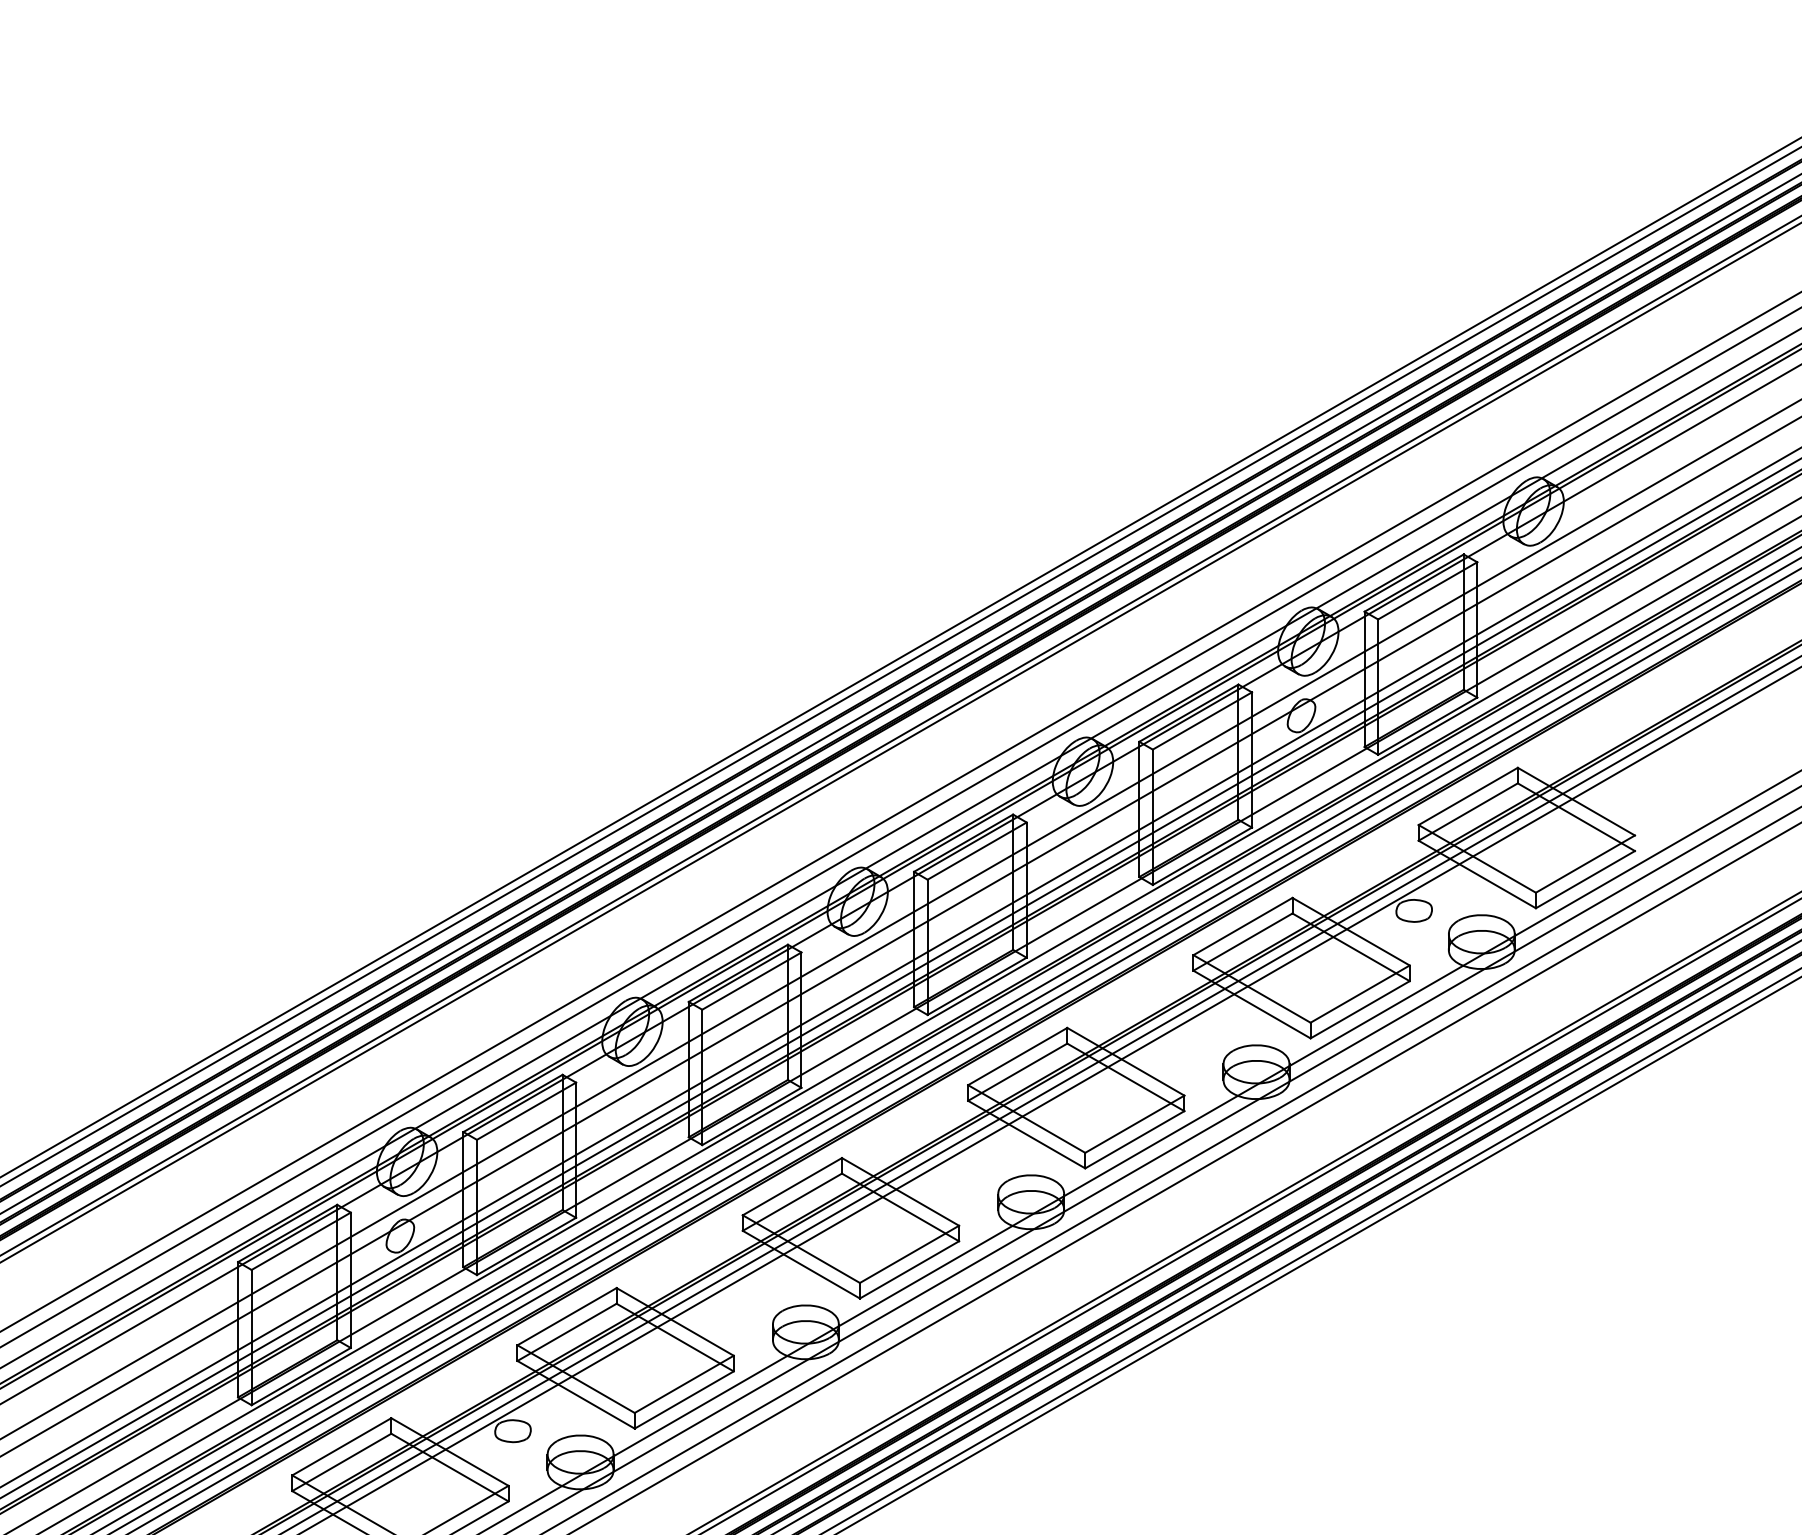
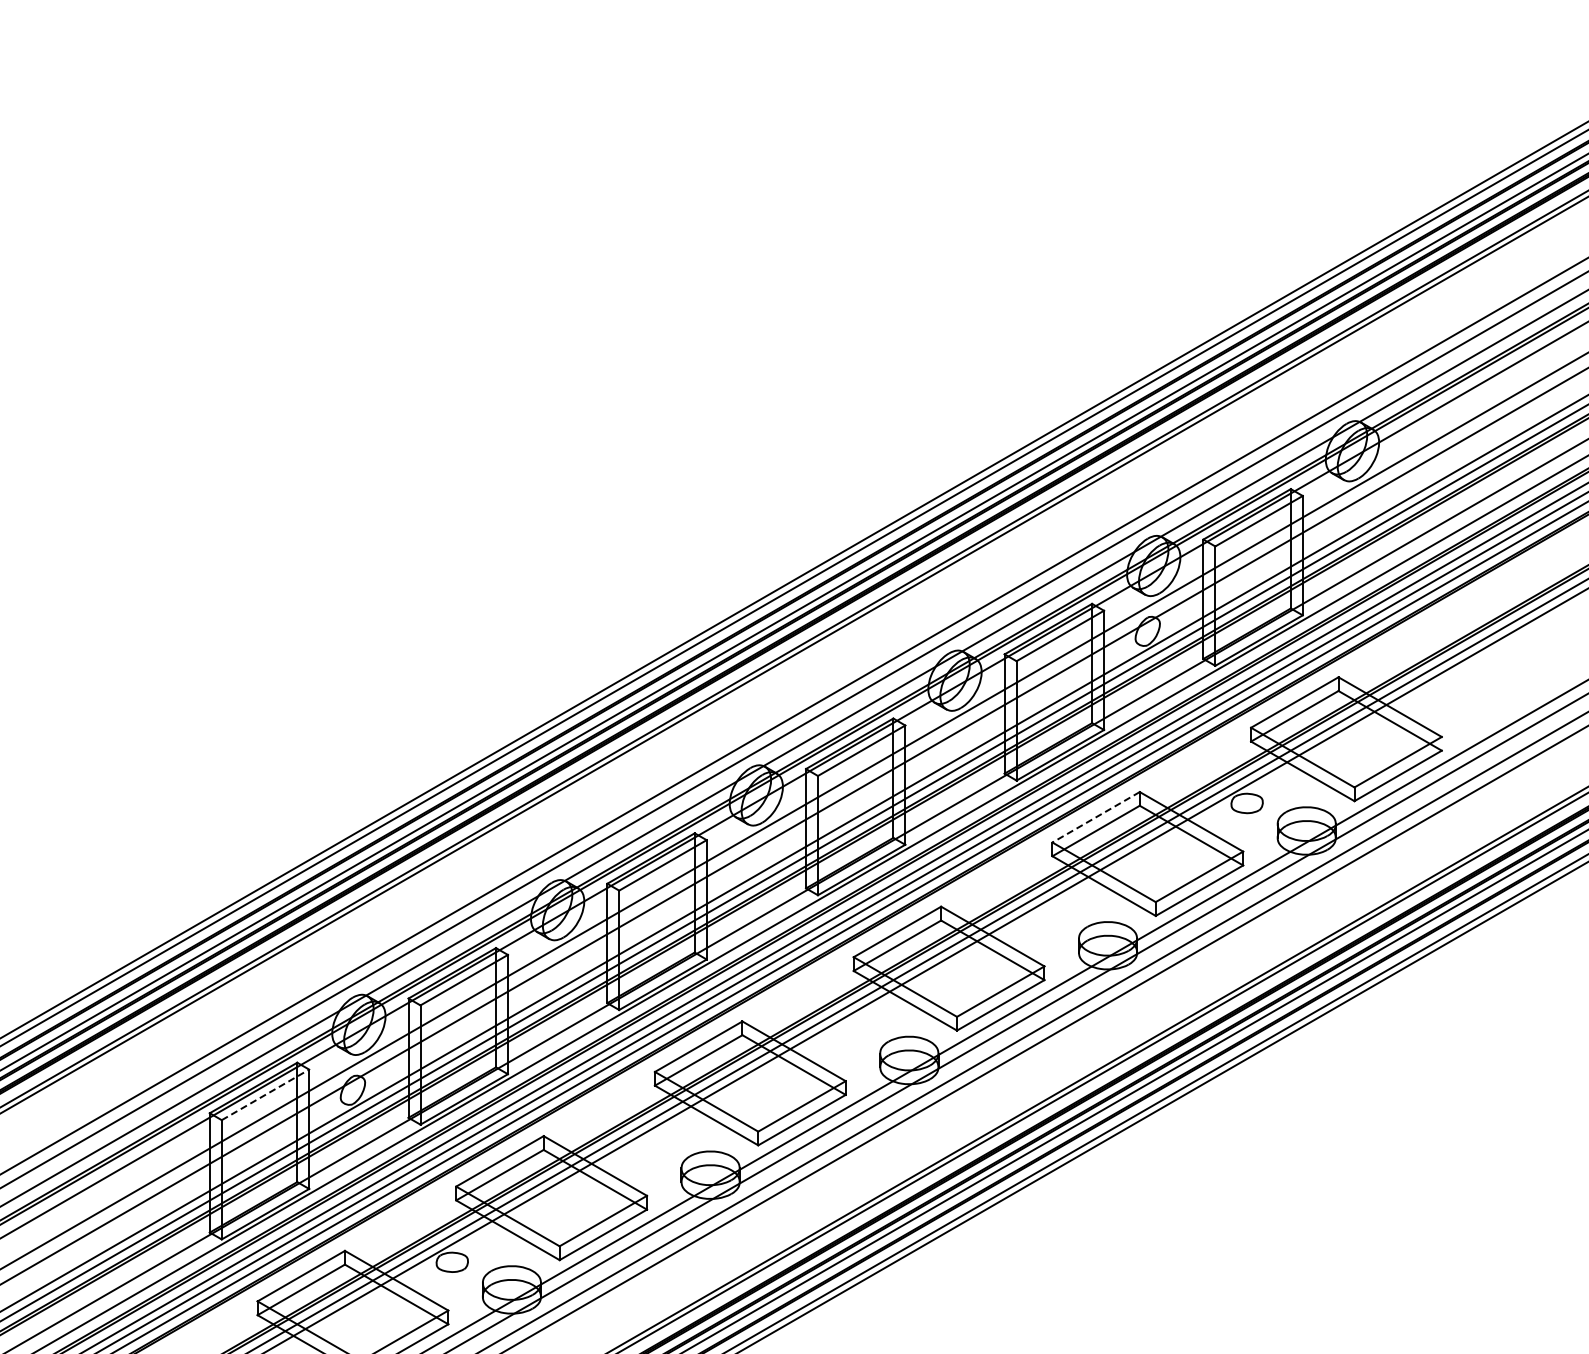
line: (1242, 926) -> (1095, 817), solid -> dashed
line: (301, 1240) -> (265, 1094), solid -> dashed

